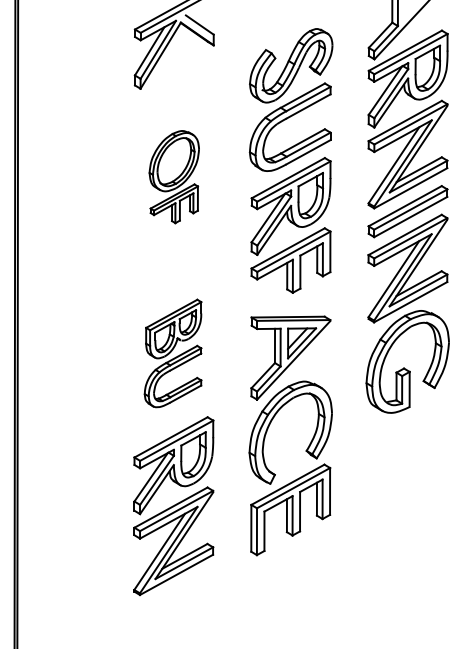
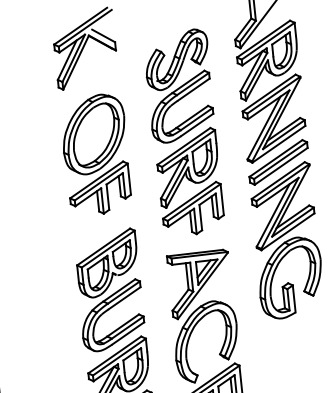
part: (174, 176) -> (96, 154), size x1.67
part: (172, 353) -> (109, 290), size x1.43

